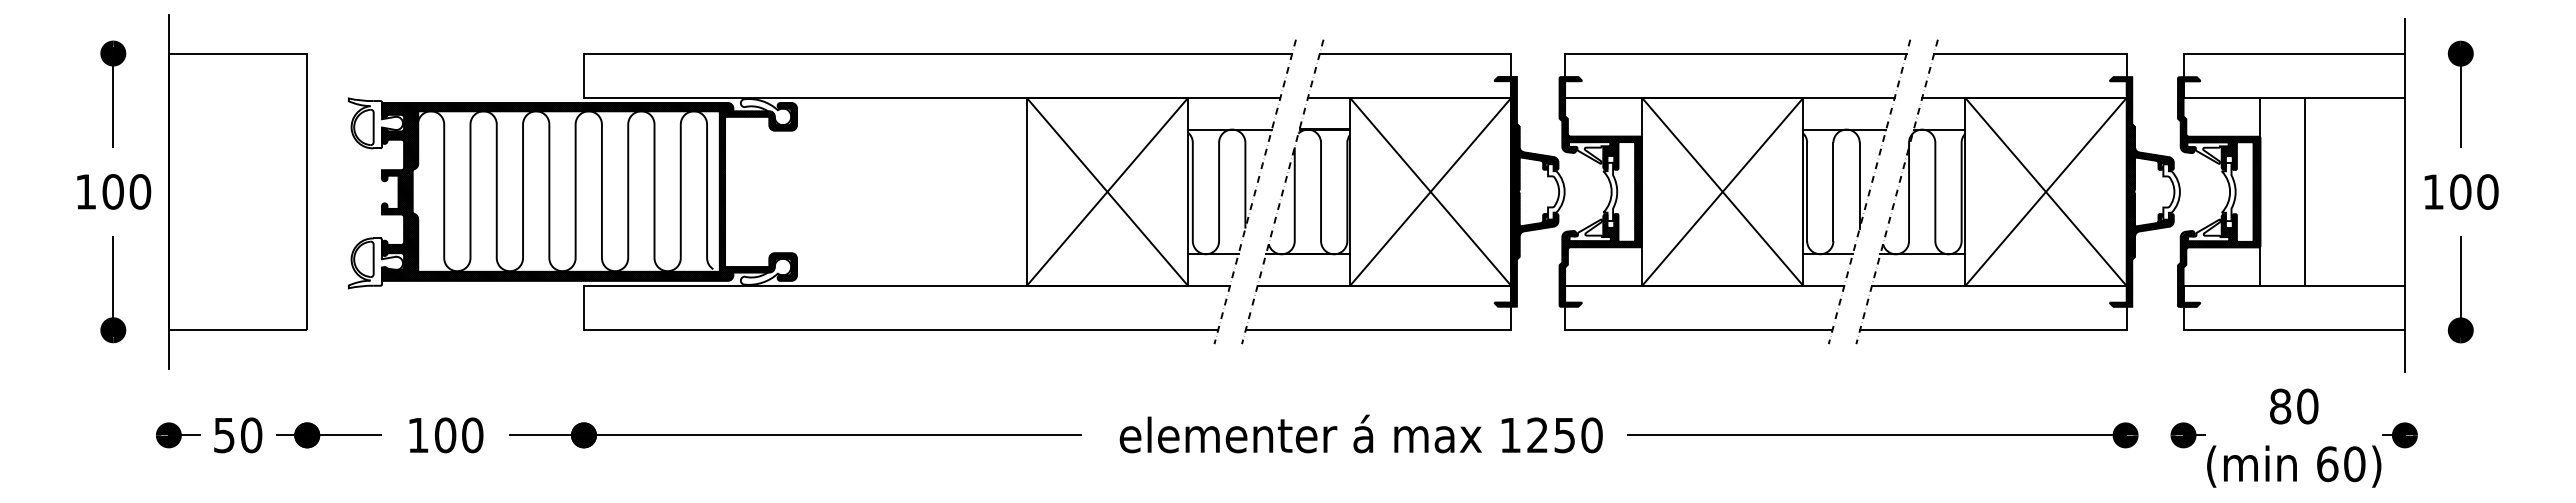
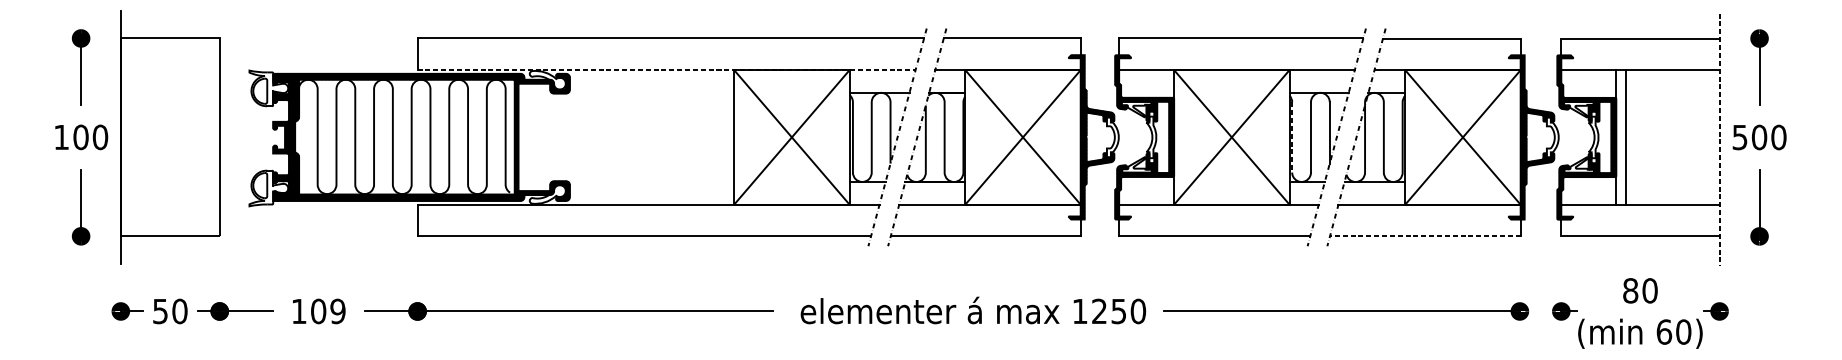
line: (932, 97) -> (666, 69), solid -> dashed
line: (2304, 191) -> (1625, 137), moved
text: (2433, 191) -> (1740, 137), 100 -> 500
line: (1807, 192) -> (1292, 137), solid -> dashed
line: (2404, 195) -> (1719, 139), solid -> dashed
line: (1992, 330) -> (1424, 236), solid -> dashed
text: (472, 435) -> (337, 311), 100 -> 109

